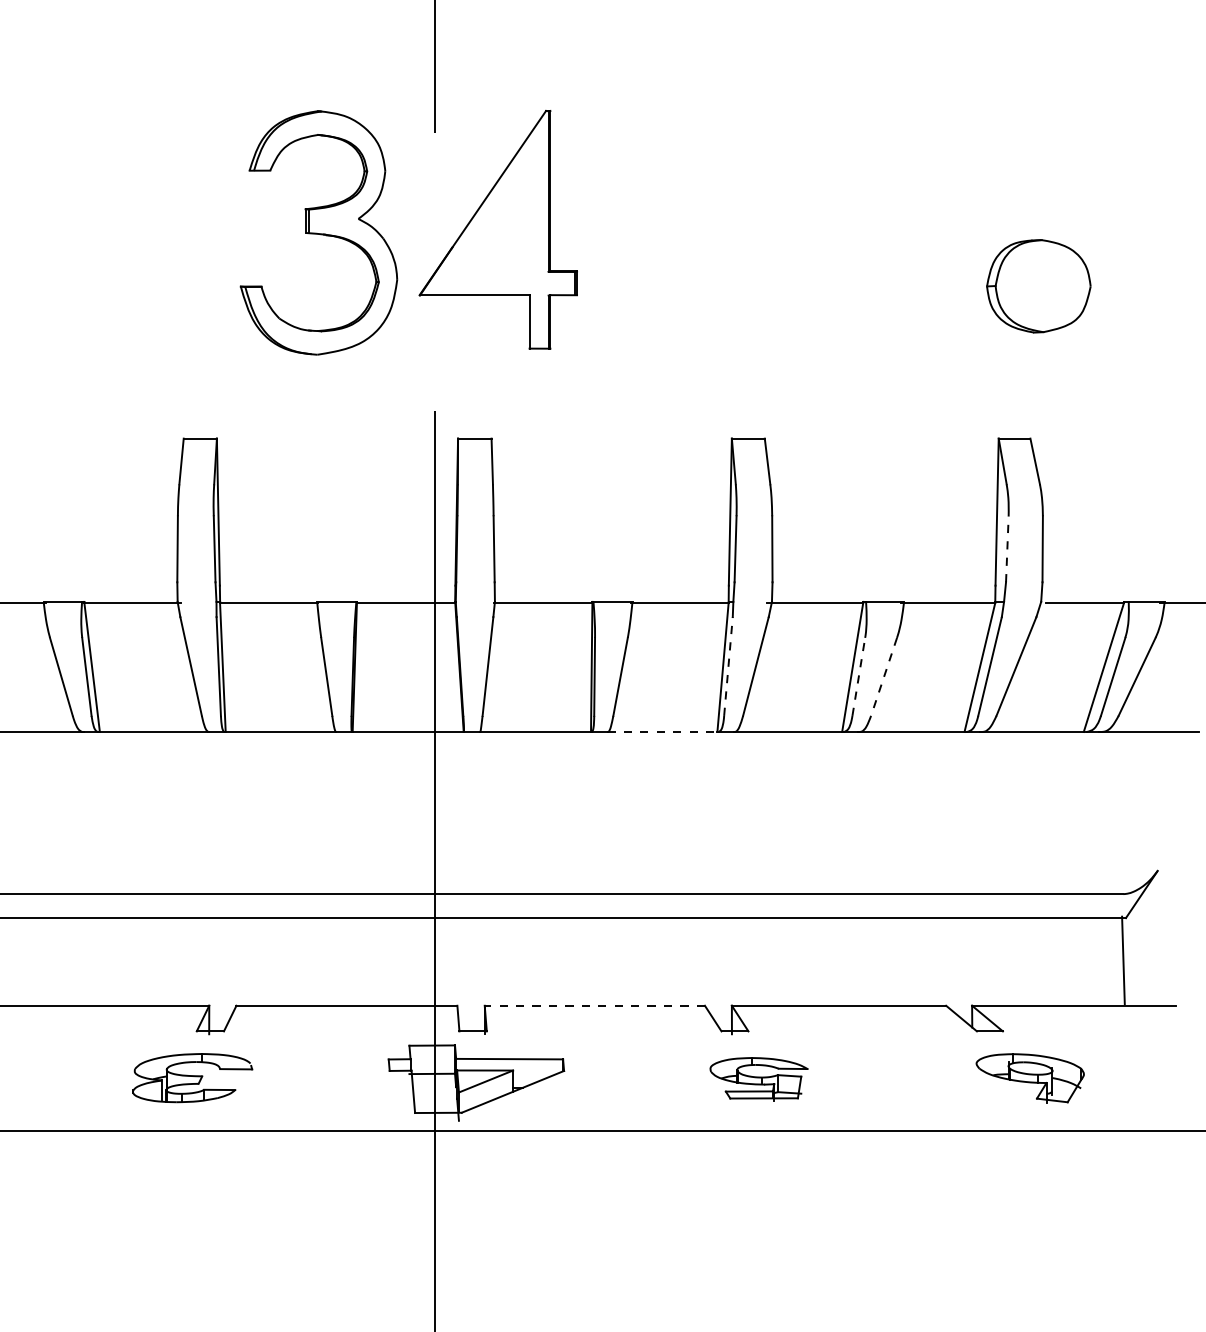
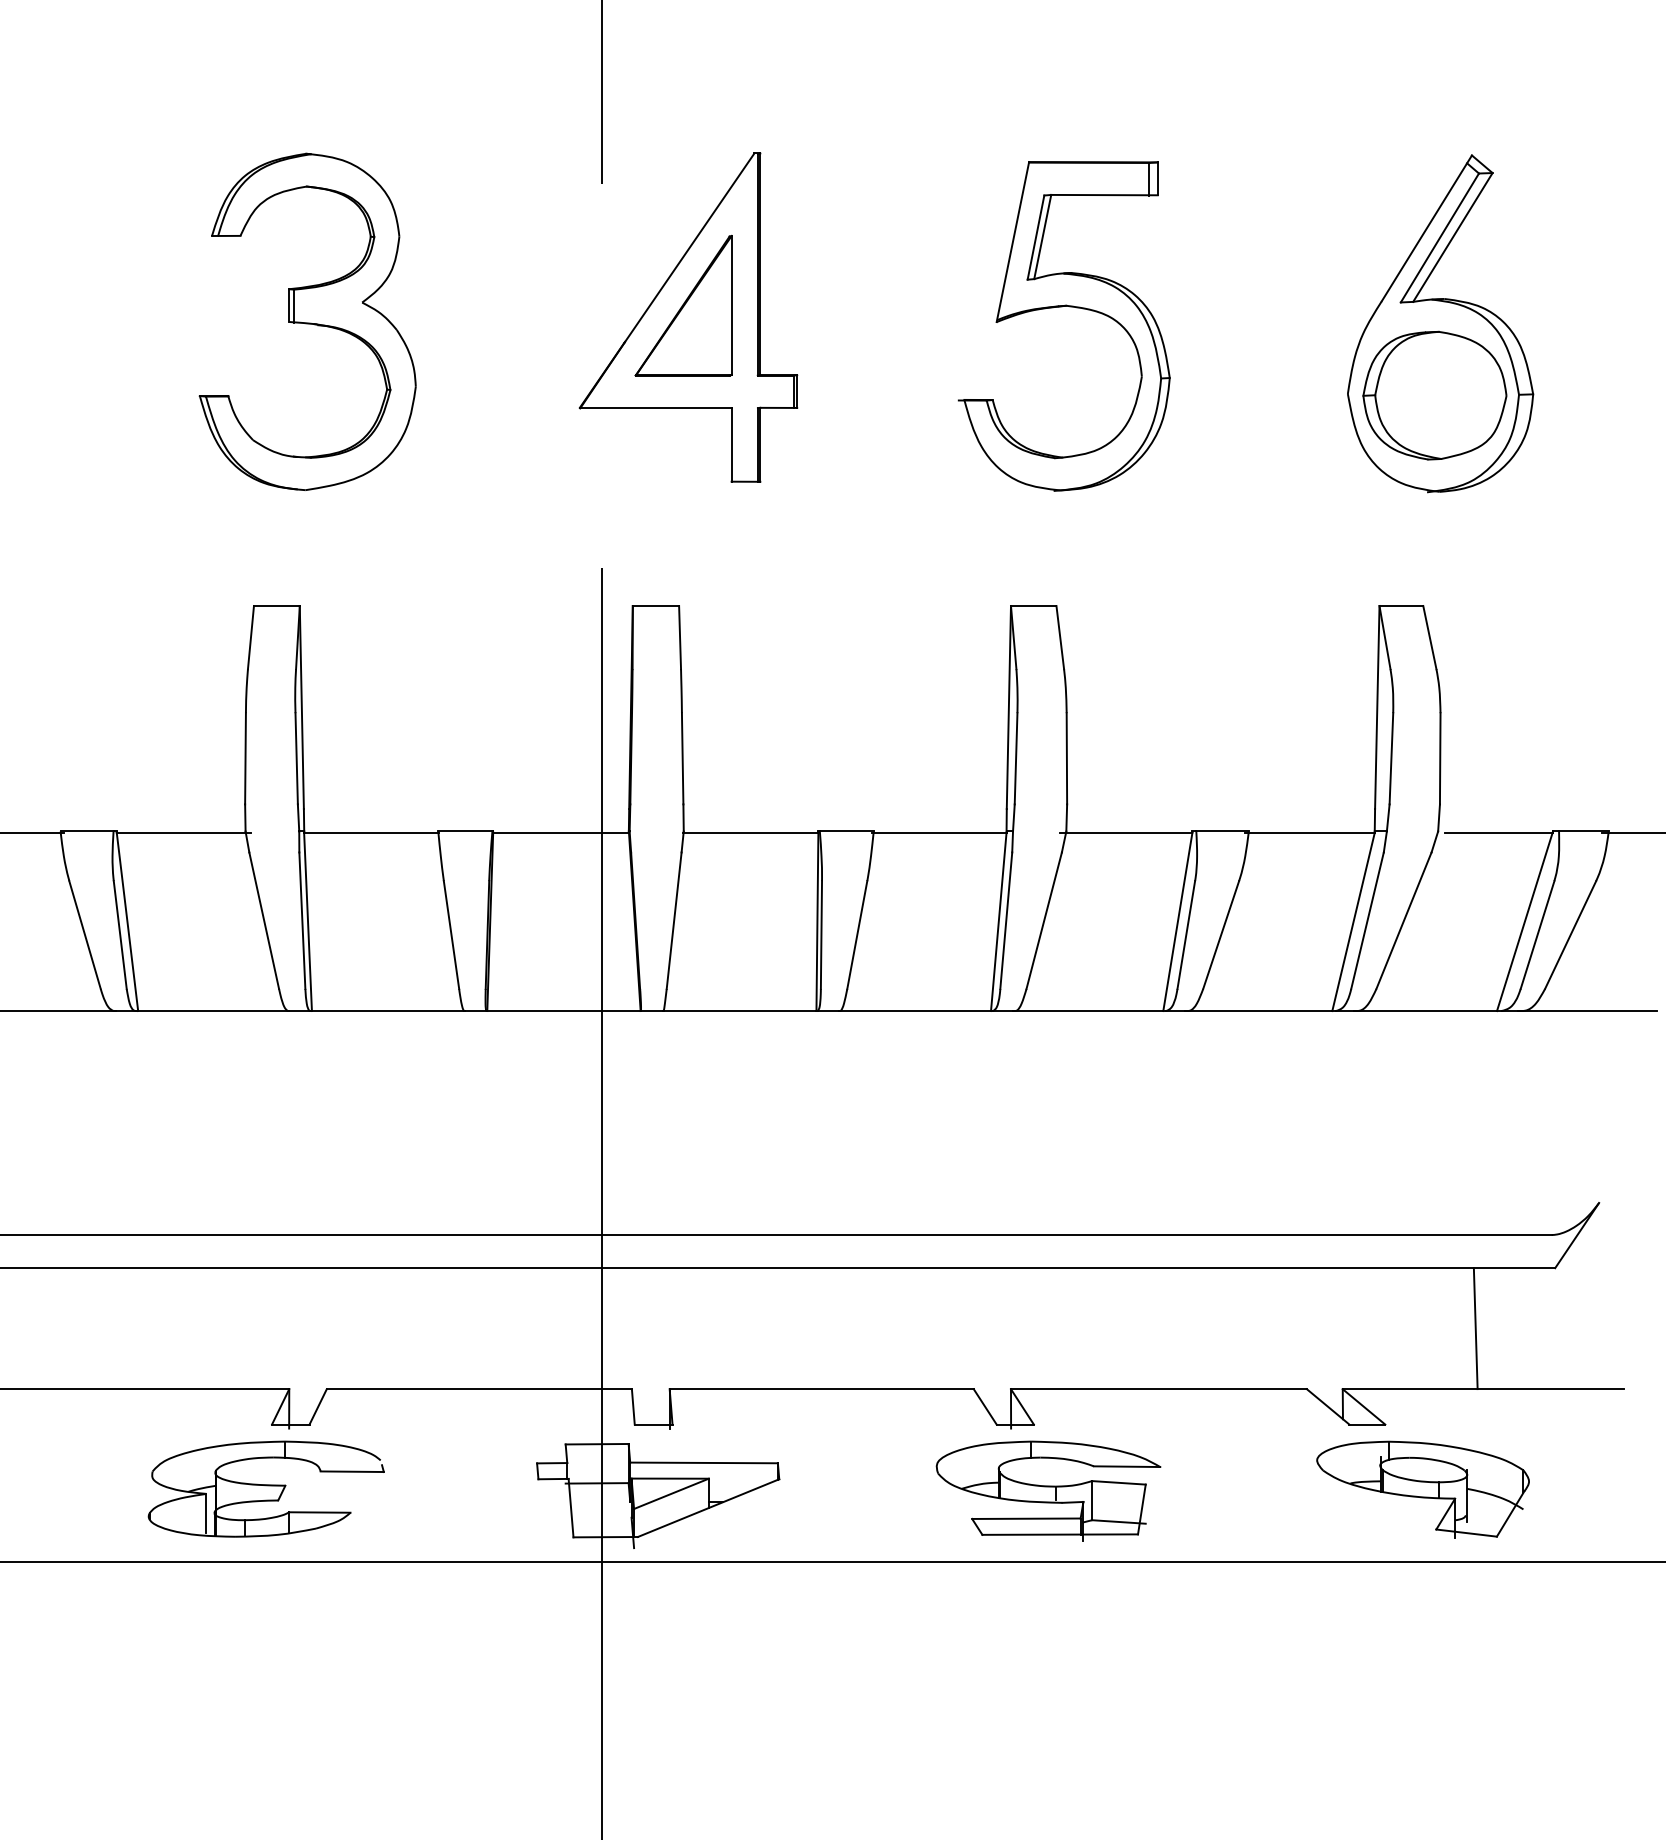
part: (494, 221) -> (683, 305), added
part: (769, 222) -> (1062, 307), added
part: (318, 232) -> (307, 321), moved
part: (1042, 234) -> (1440, 323), added
line: (1007, 549) -> (1391, 758), dashed -> solid
line: (728, 666) -> (1006, 920), dashed -> solid
line: (858, 677) -> (1186, 935), dashed -> solid
line: (884, 677) -> (1221, 935), dashed -> solid
line: (662, 732) -> (915, 1011), dashed -> solid
line: (1123, 960) -> (1475, 1328), moved
line: (594, 1005) -> (821, 1389), dashed -> solid
part: (192, 1077) -> (265, 1488), size x1.43
part: (1029, 1078) -> (1422, 1489), size x1.43
part: (759, 1079) -> (1048, 1490), size x1.67

